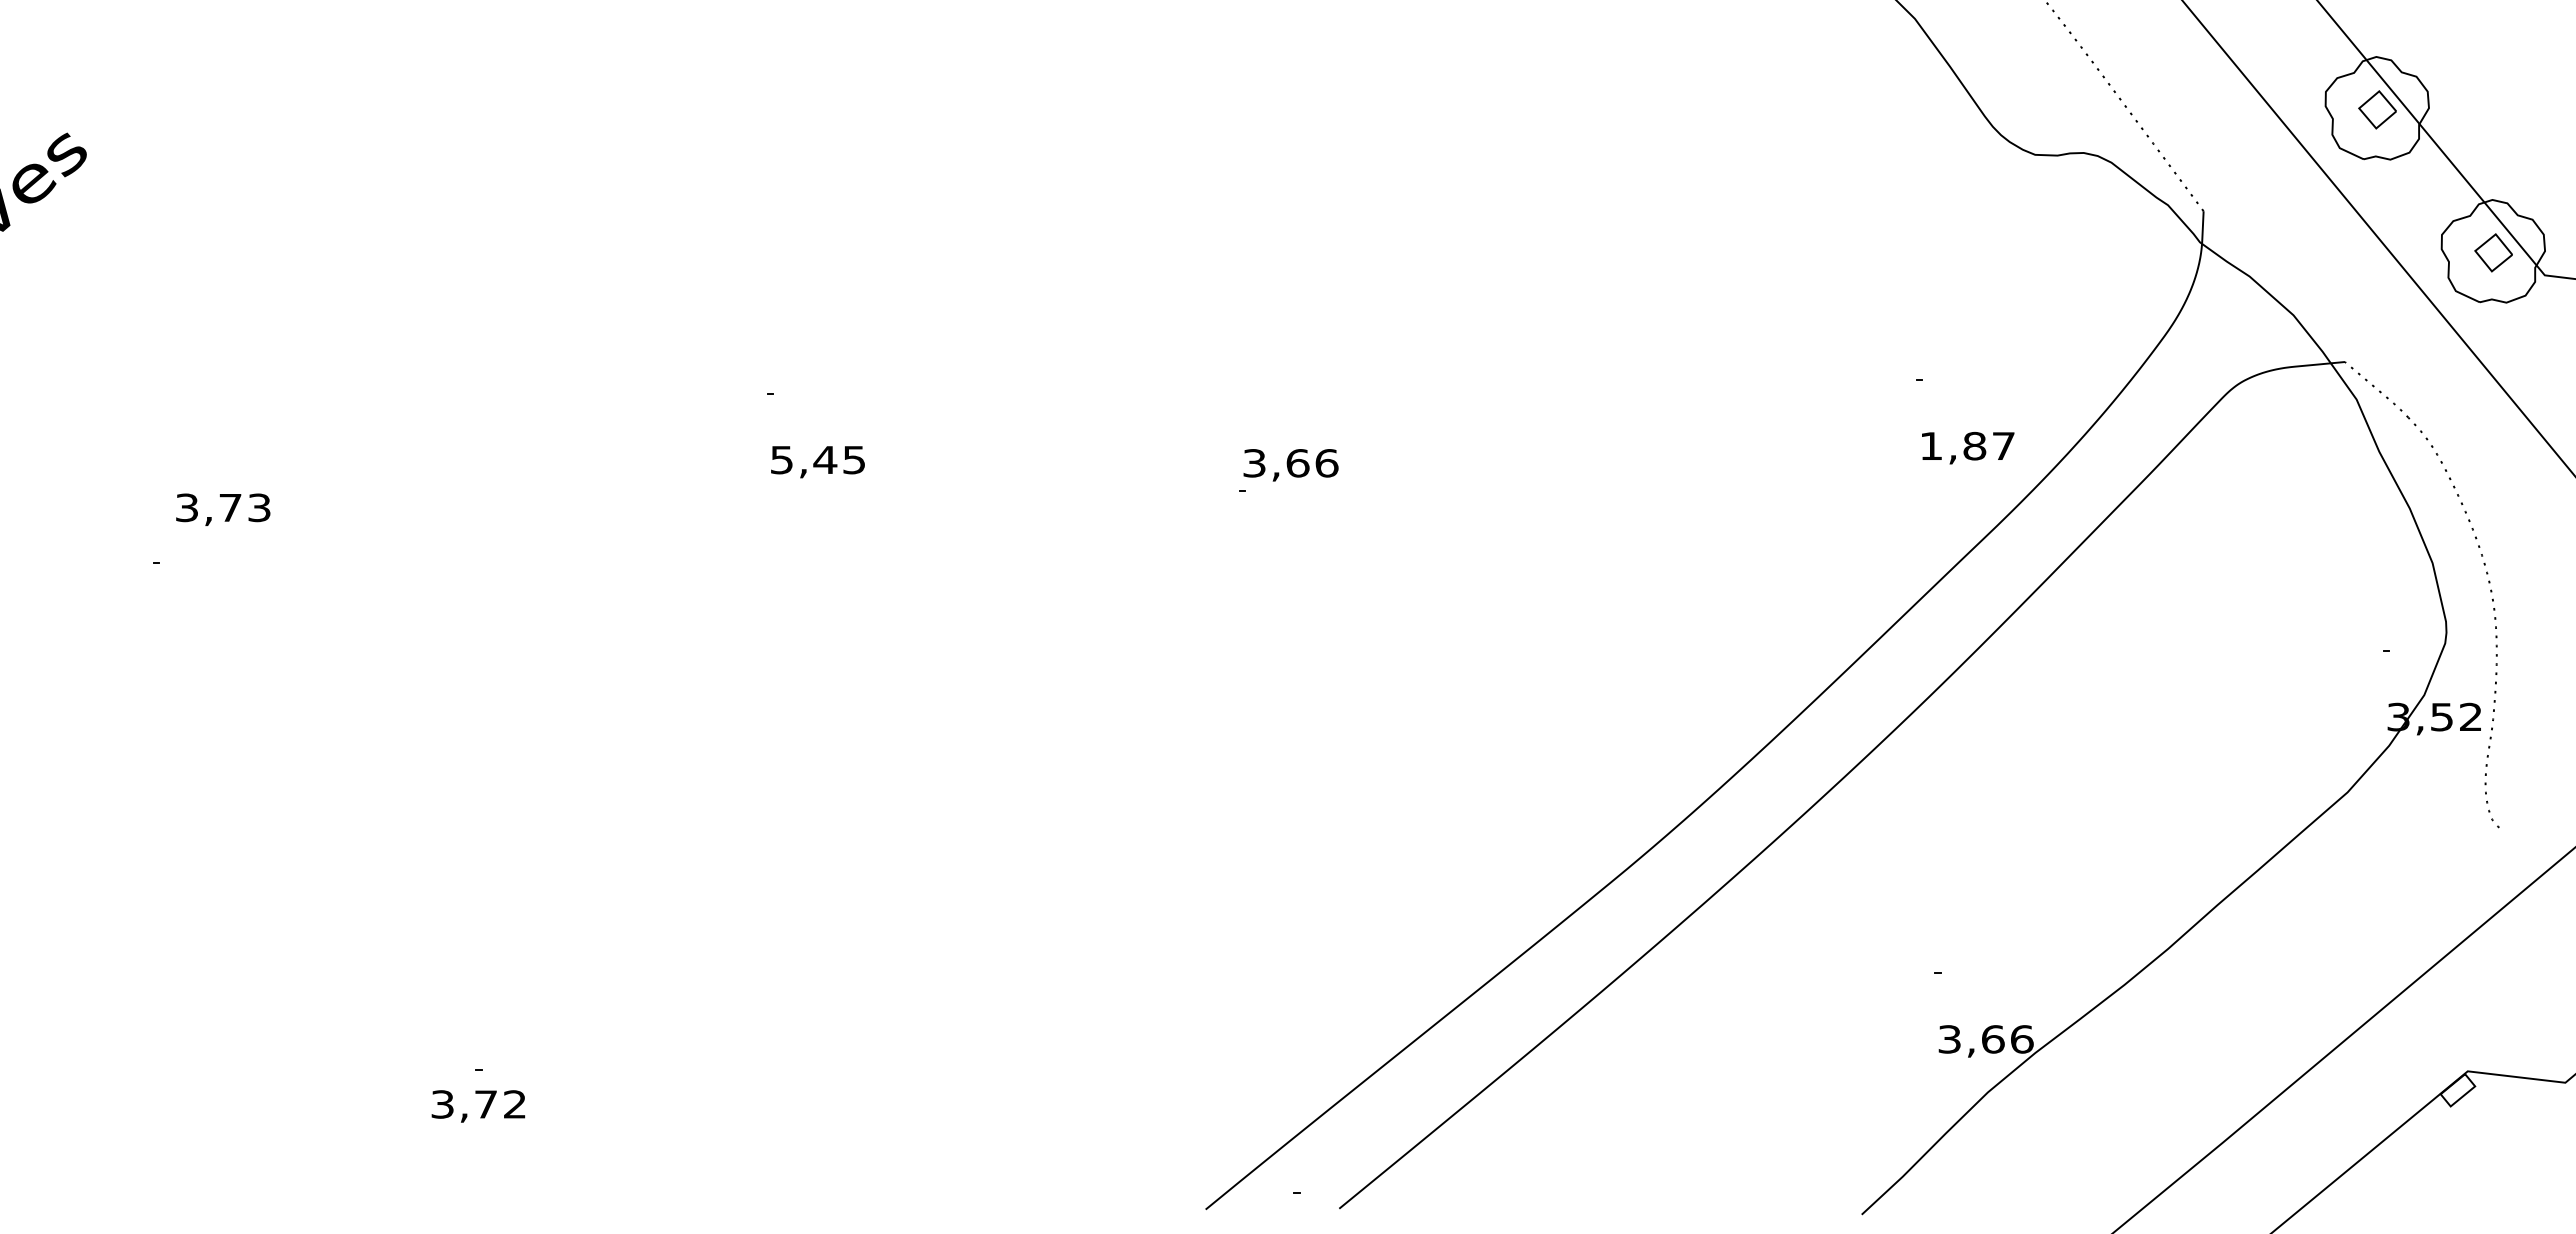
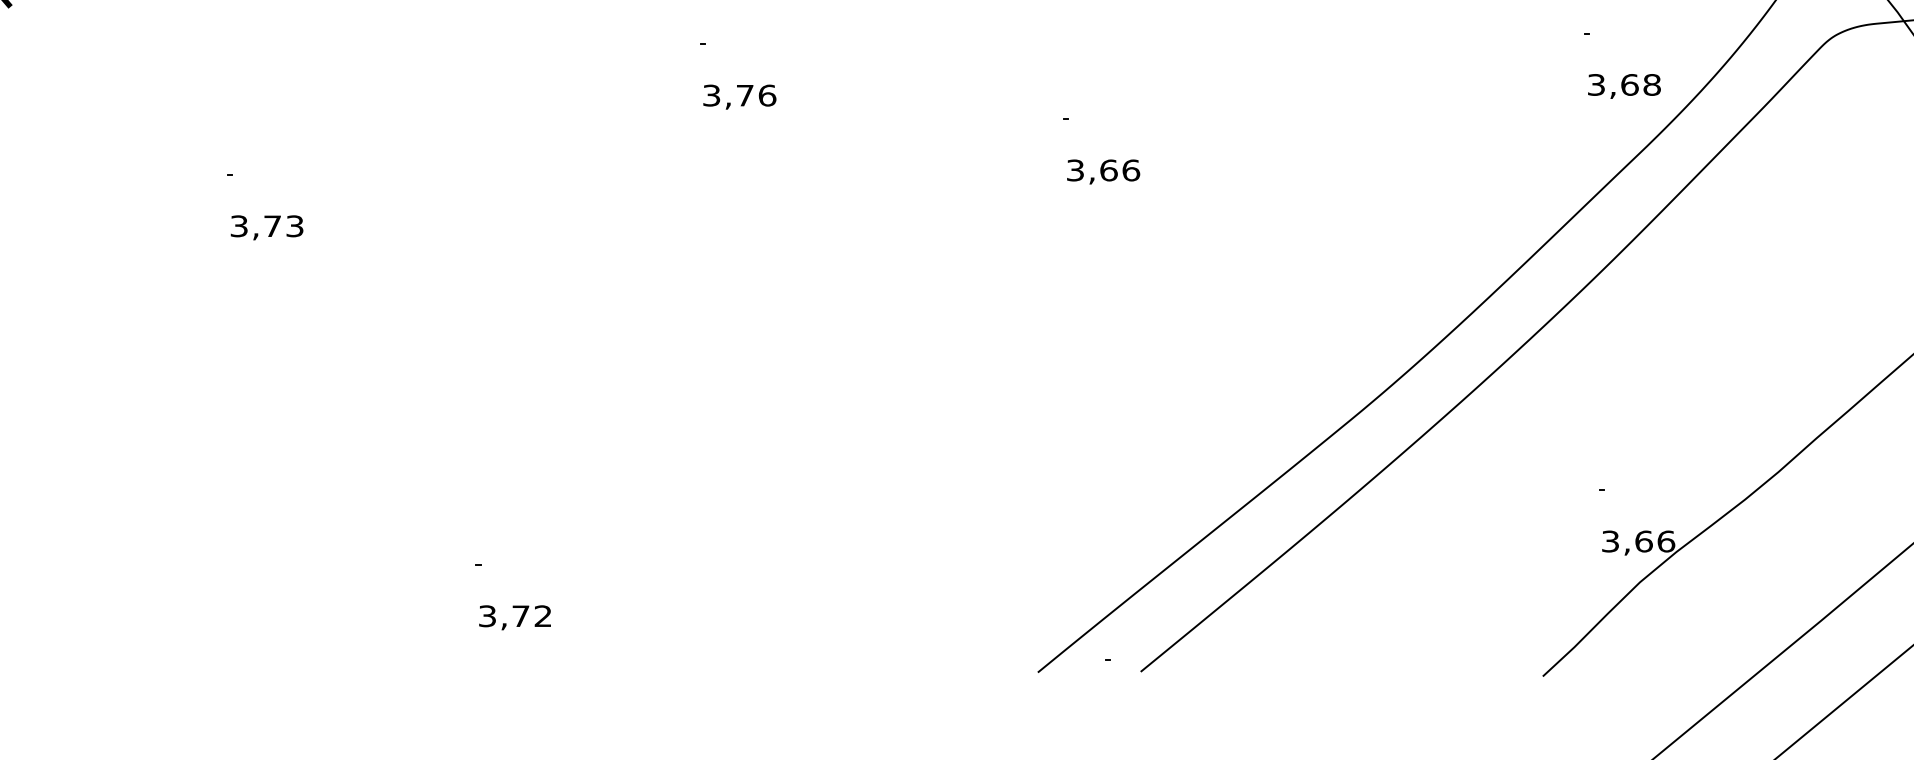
text: (1967, 445) -> (1624, 84), 1,87 -> 3,68
text: (818, 459) -> (739, 95), 5,45 -> 3,76
text: (1290, 465) -> (1103, 172), moved
text: (223, 509) -> (267, 227), moved
text: (478, 1106) -> (515, 617), moved

